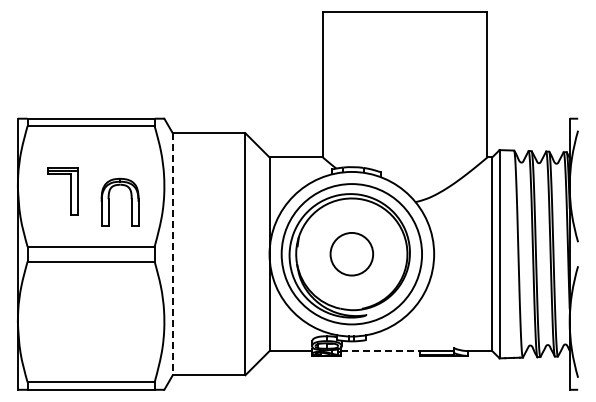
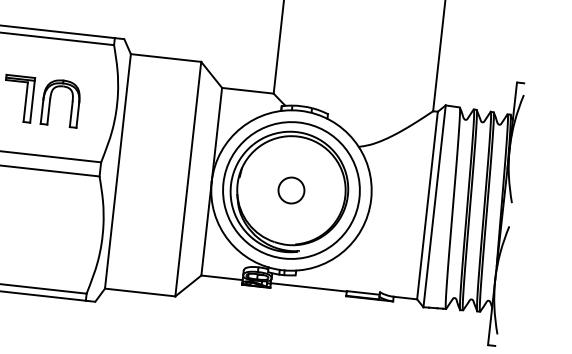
part: (109, 201) -> (50, 101), moved
circle: (351, 253) -> (291, 189), size x0.62
line: (172, 254) -> (117, 171), dashed -> solid
line: (380, 351) -> (308, 287), dashed -> solid

